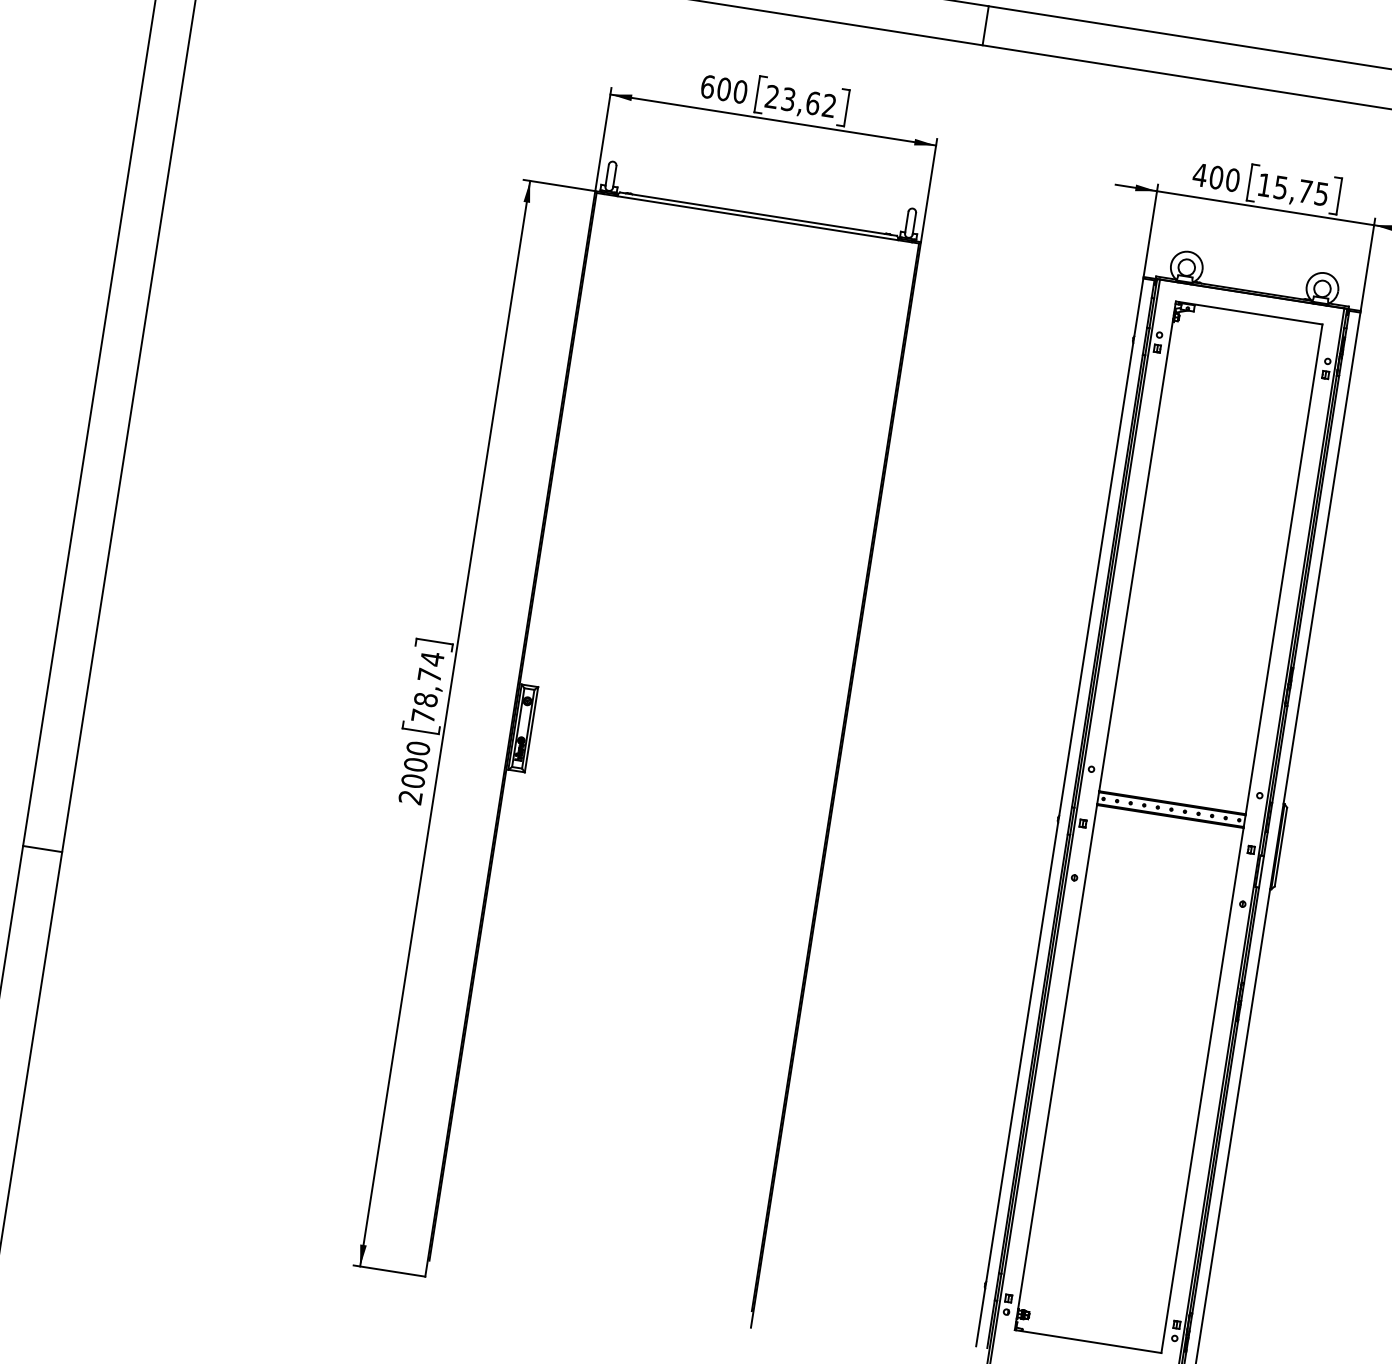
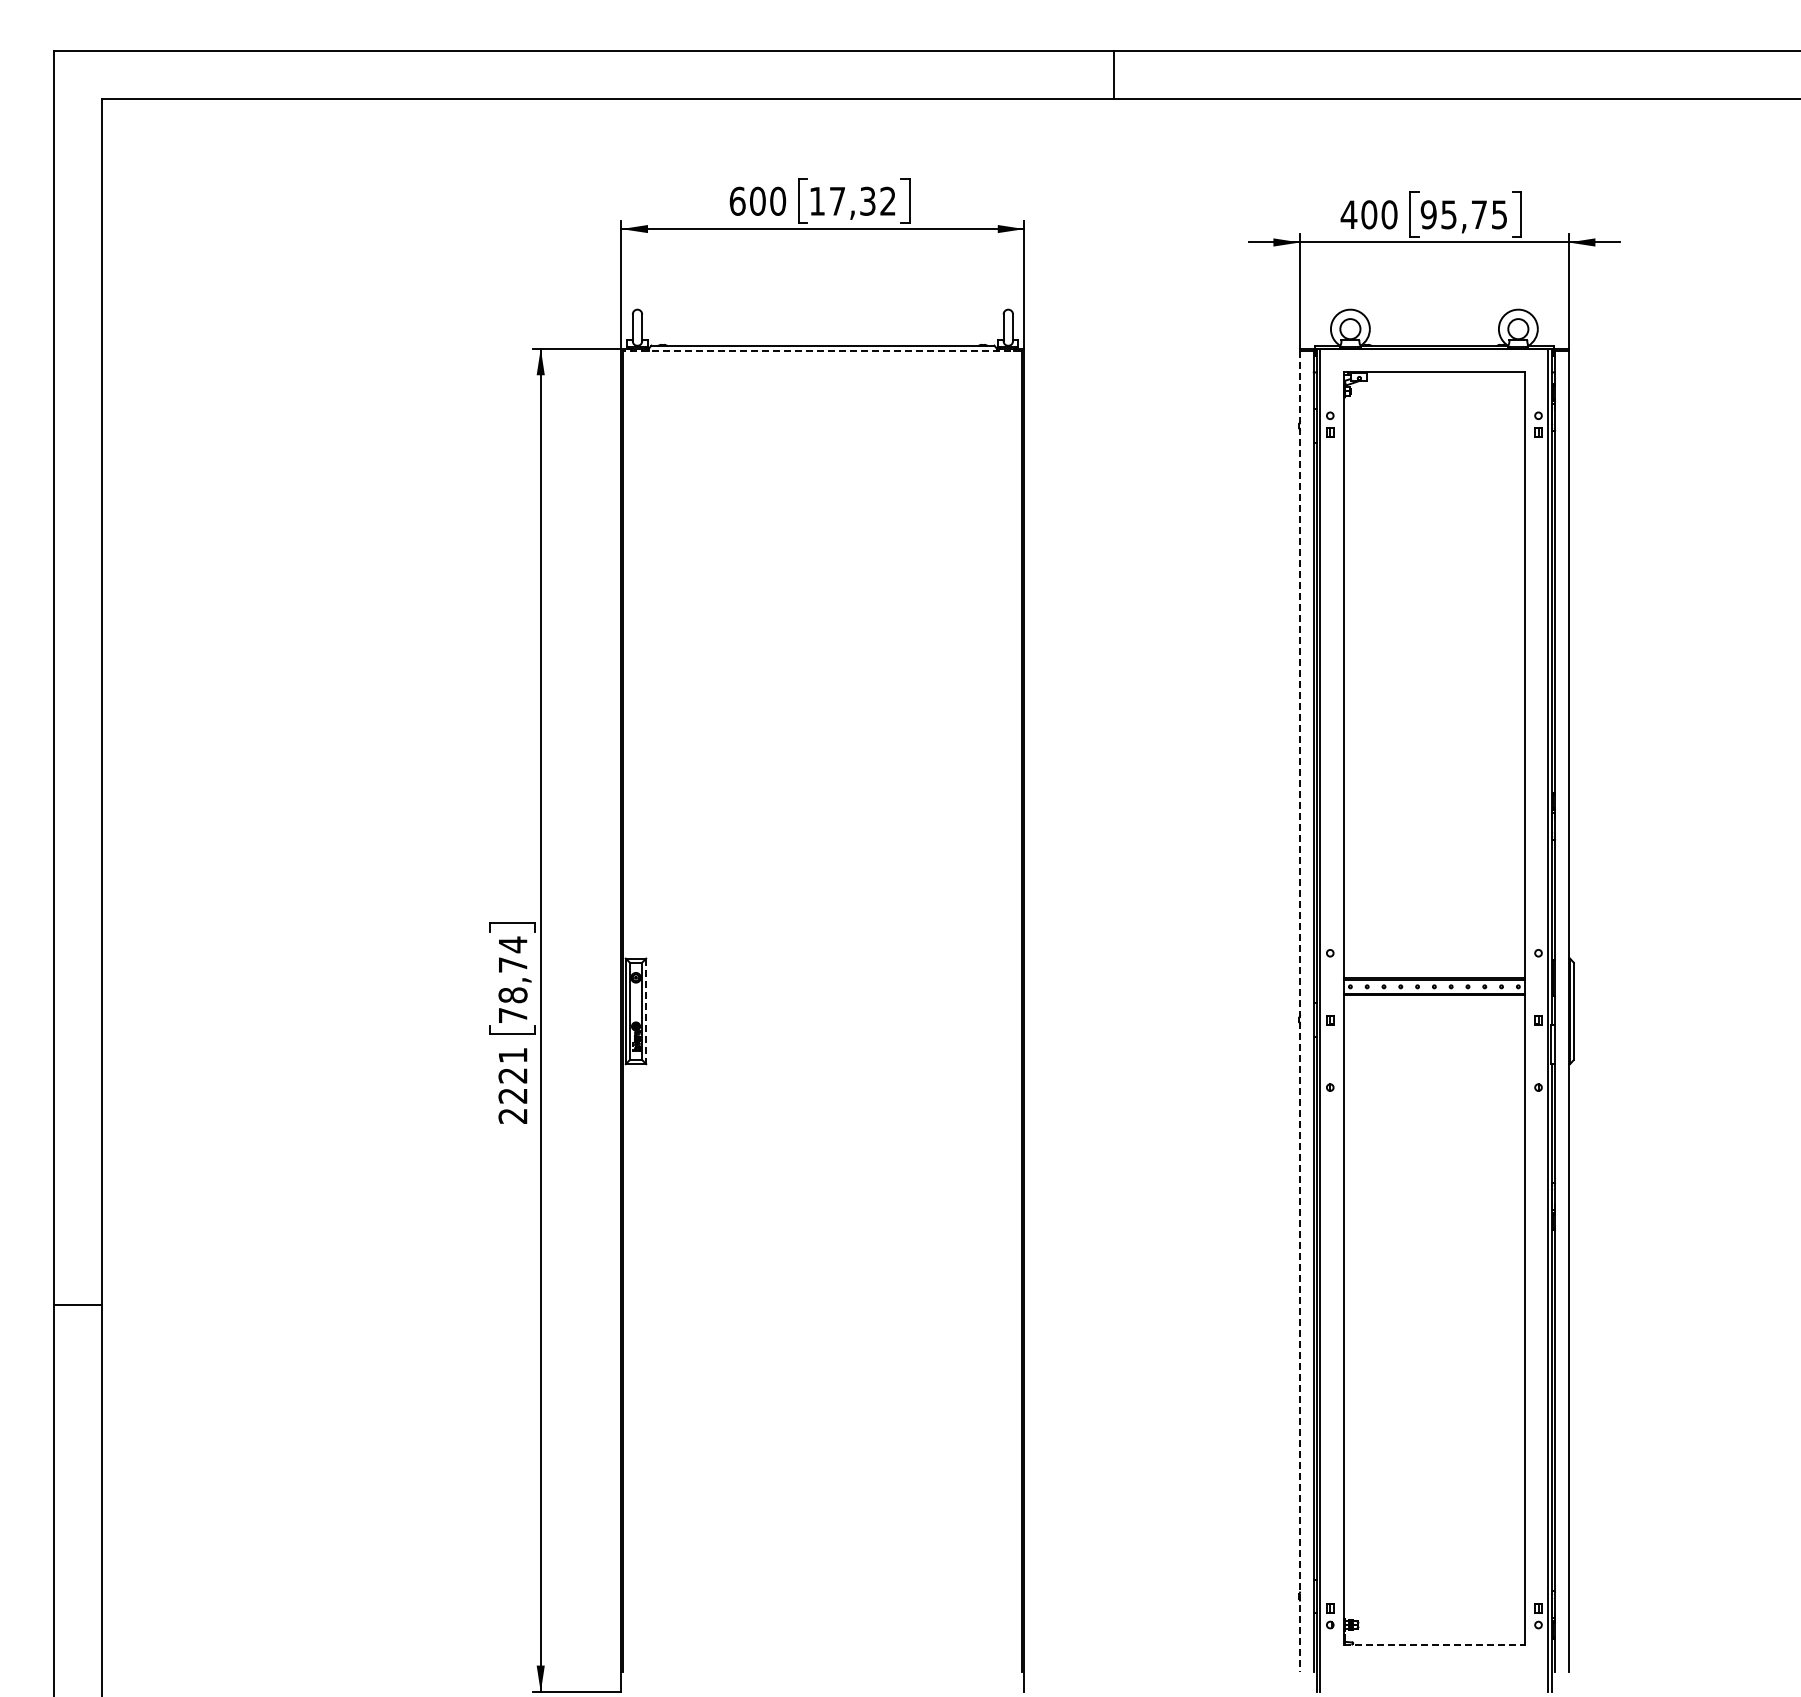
line: (985, 25) -> (1113, 74), moved
text: (792, 99) -> (842, 200), 23,62 -> 17,32
text: (1264, 184) -> (1428, 214), 15,75 -> 95,75
line: (757, 218) -> (822, 350), solid -> dashed
line: (531, 729) -> (646, 1011), solid -> dashed
text: (415, 764) -> (512, 1075), 2000 -> 2221
line: (1060, 812) -> (1300, 1011), solid -> dashed
line: (42, 849) -> (78, 1305), moved
line: (1088, 1341) -> (1434, 1645), solid -> dashed

